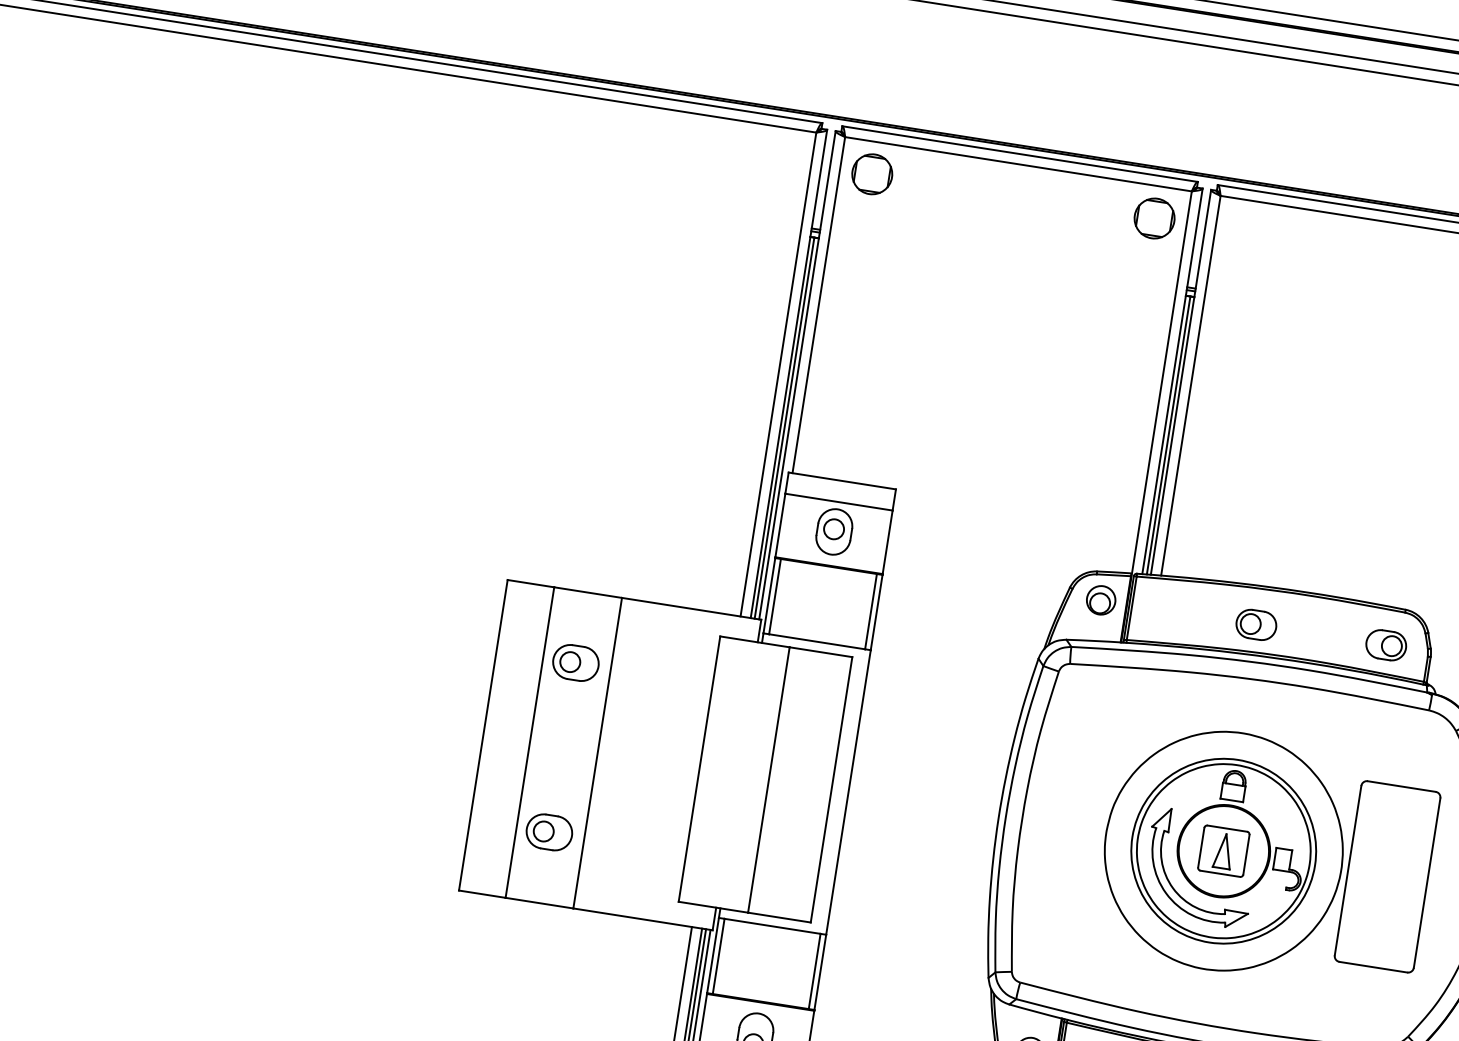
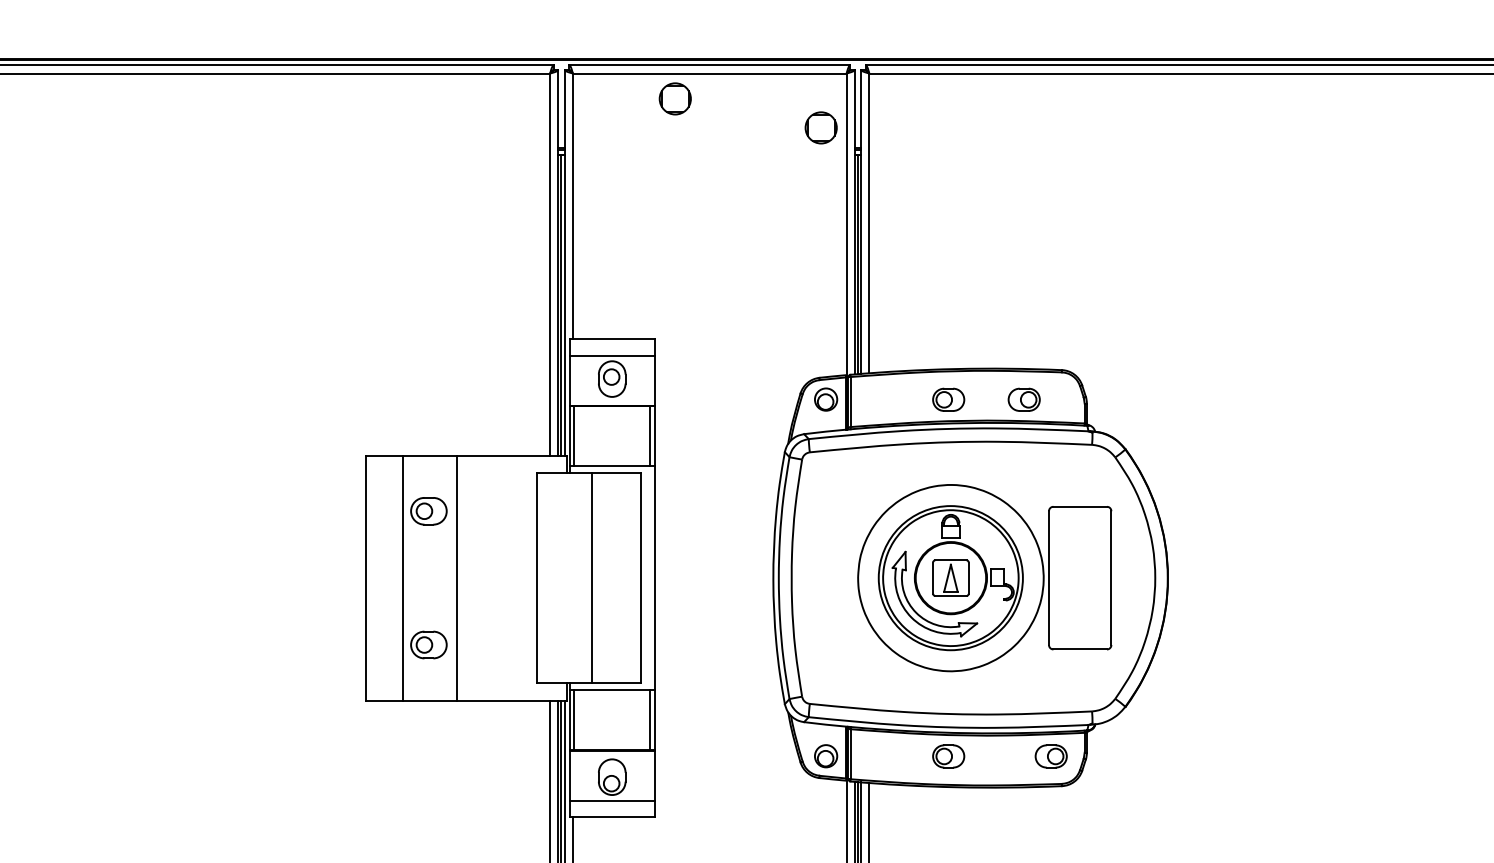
part: (871, 173) -> (674, 98), moved
part: (1153, 217) -> (820, 127), moved
part: (1385, 644) -> (1023, 399), moved

